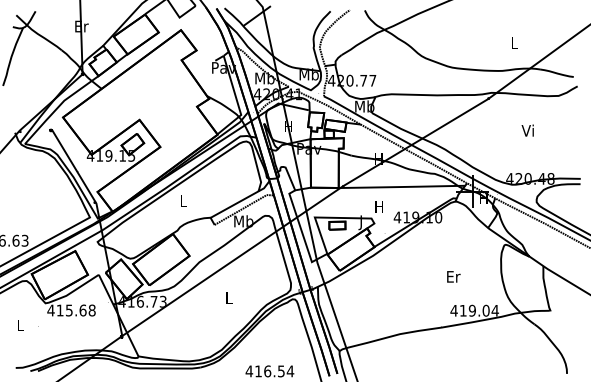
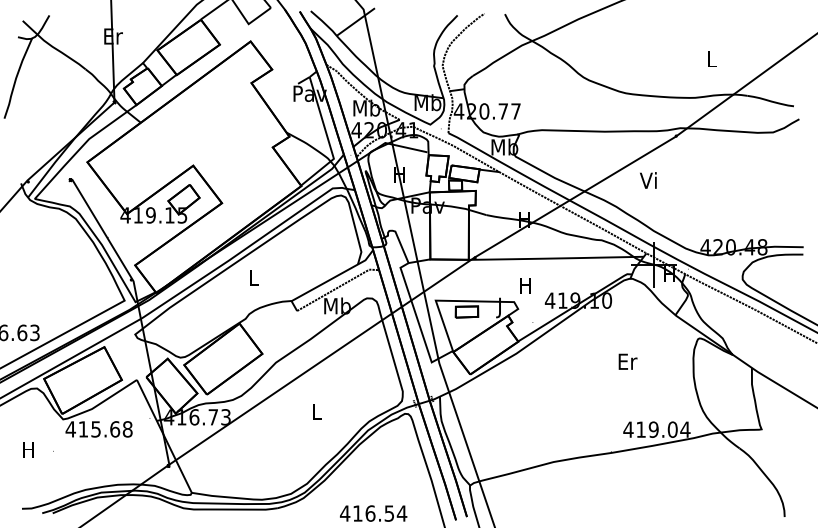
text: (527, 130) -> (648, 180), moved
text: (453, 276) -> (627, 361), moved
text: (20, 325) -> (28, 449), L -> H

